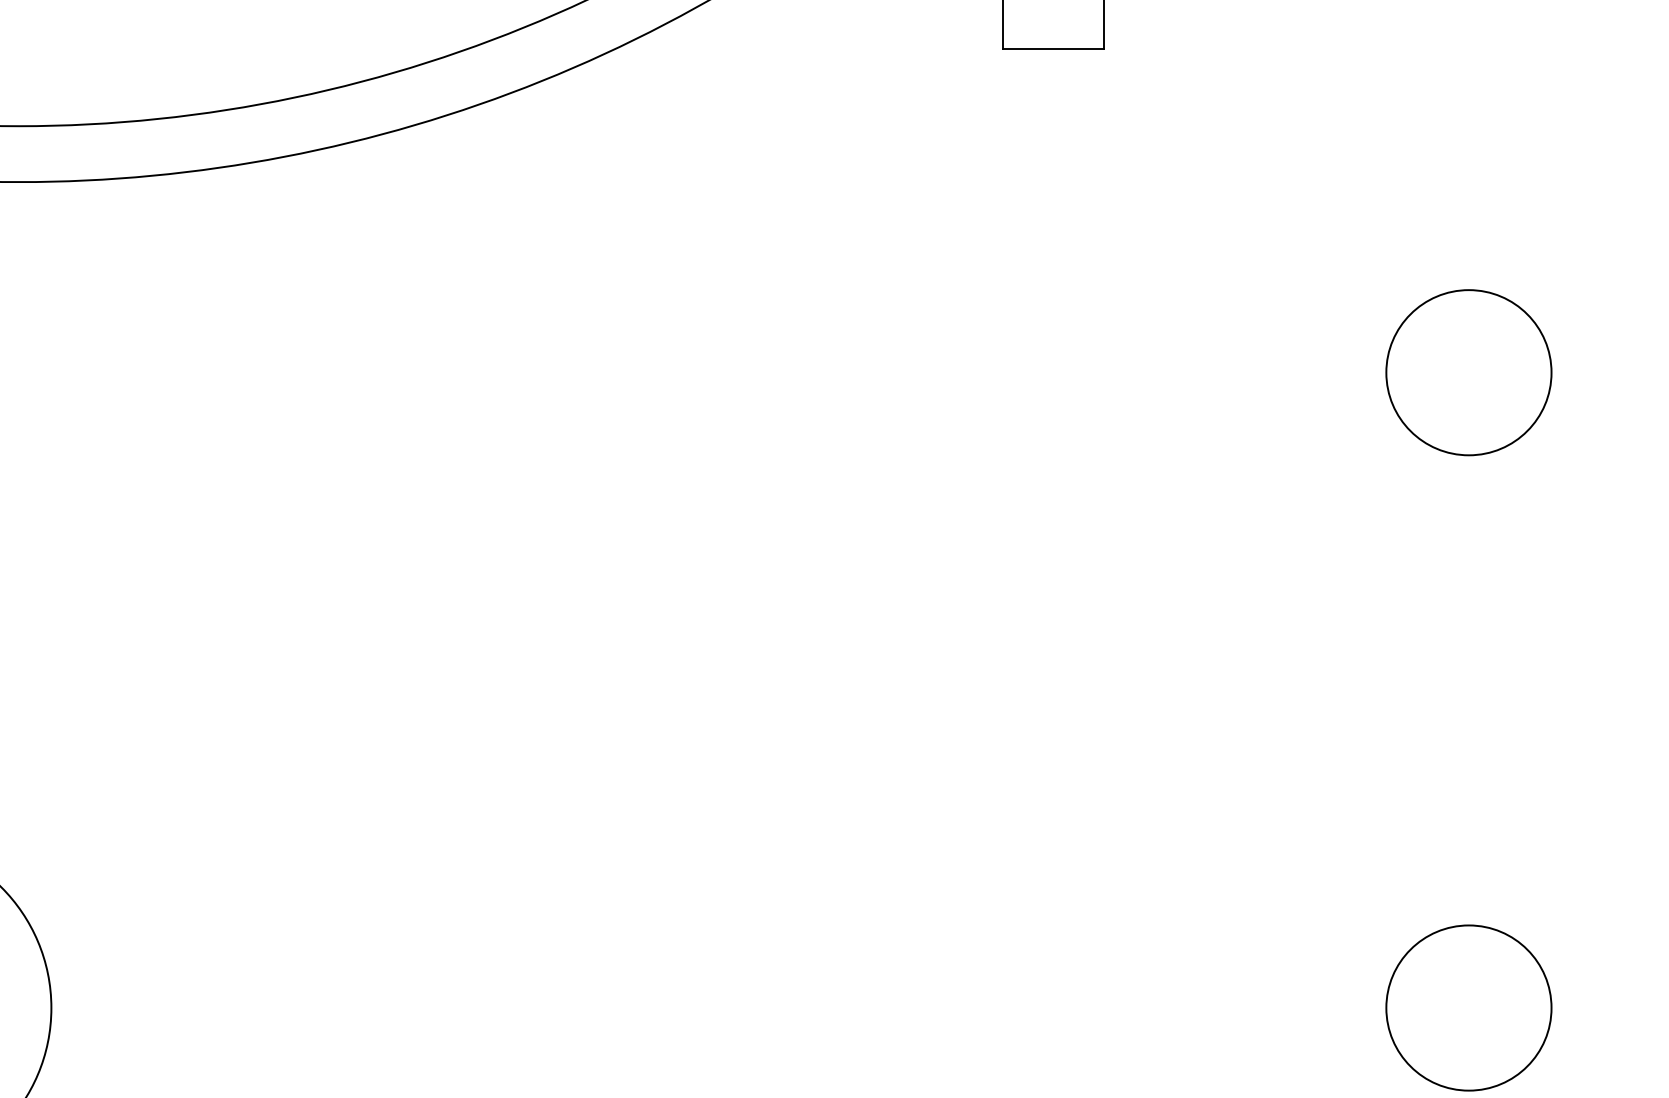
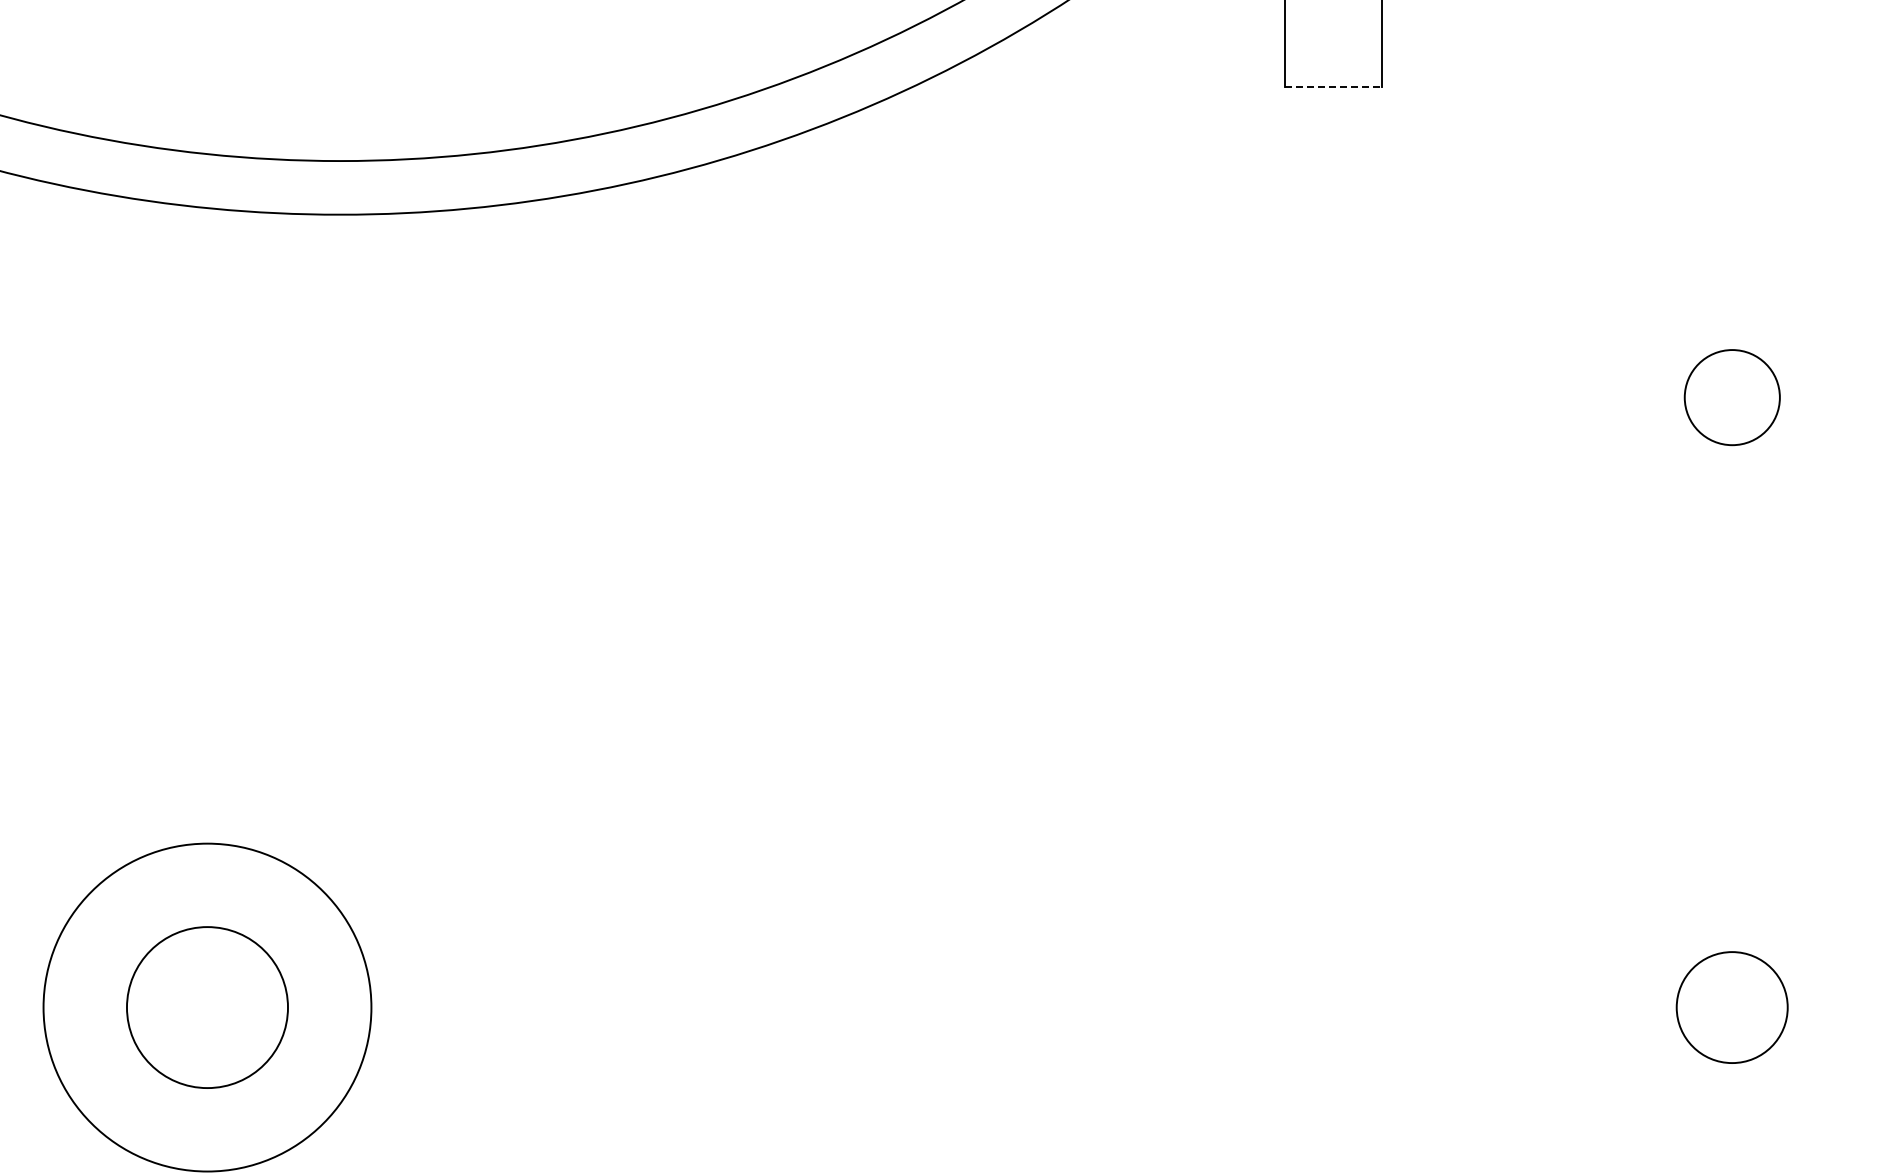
line: (1053, 48) -> (1333, 86), solid -> dashed
circle: (1469, 372) -> (1732, 397), size x0.6
circle: (1468, 1007) -> (1731, 1007), size x0.7

